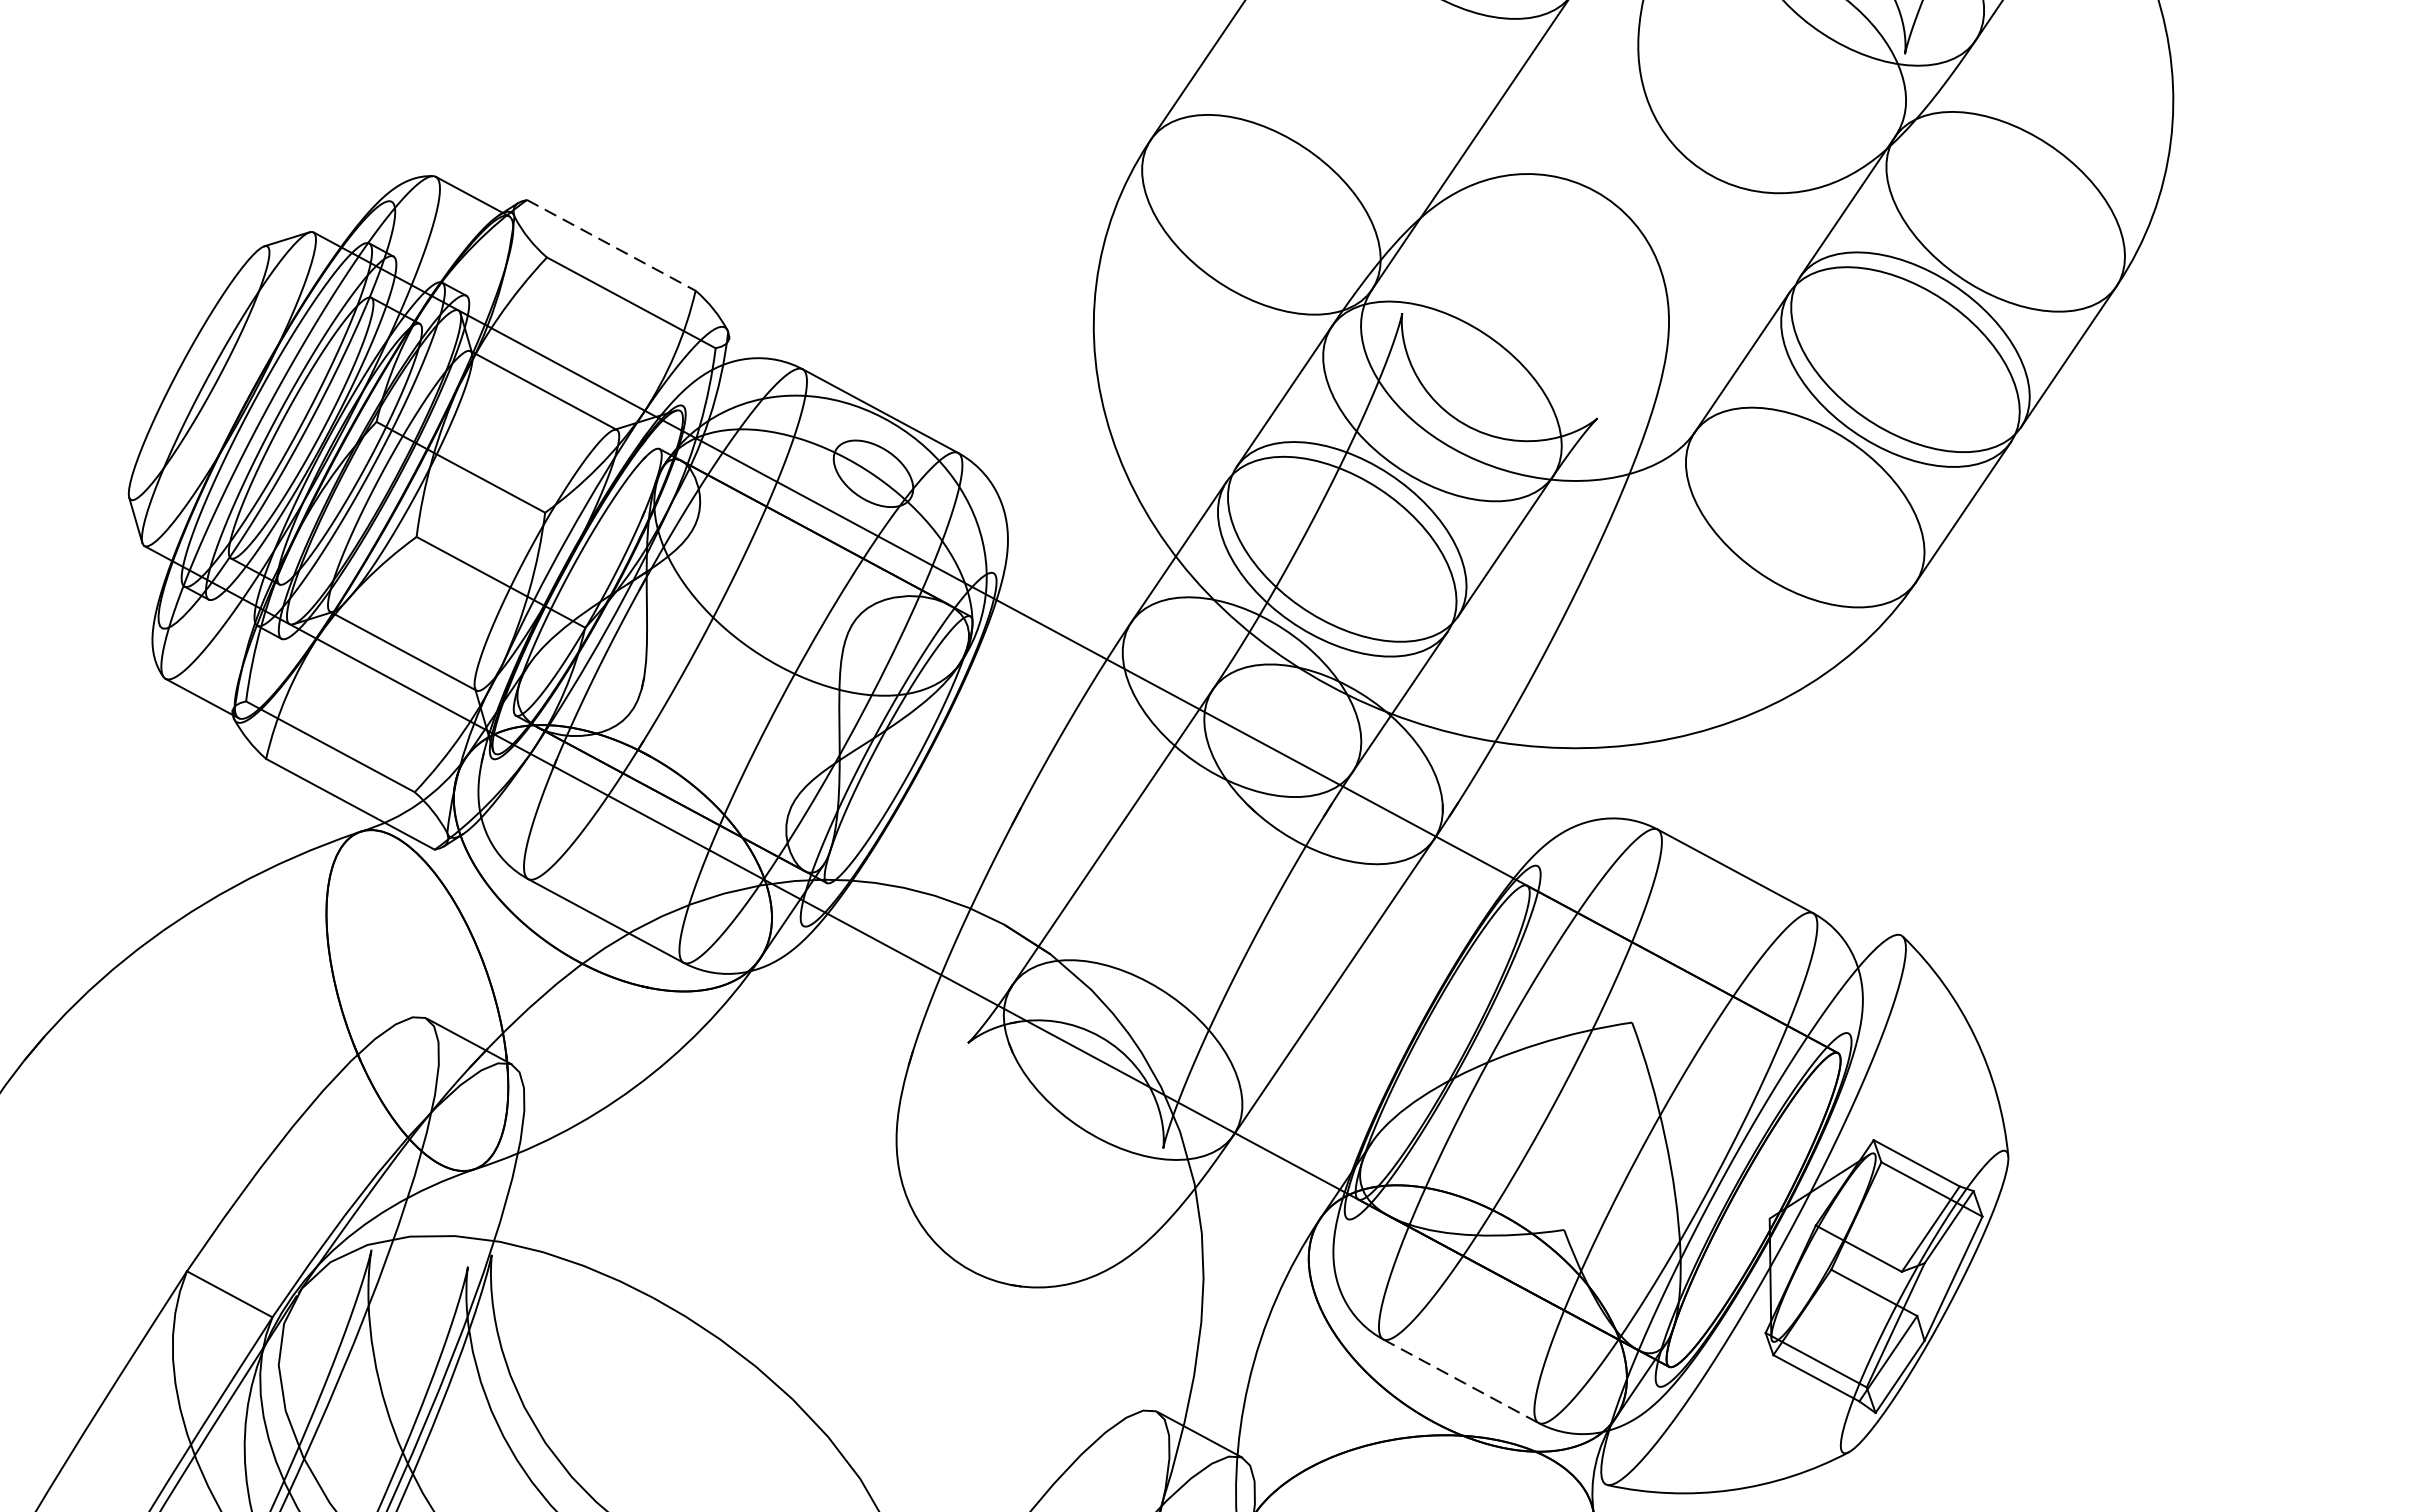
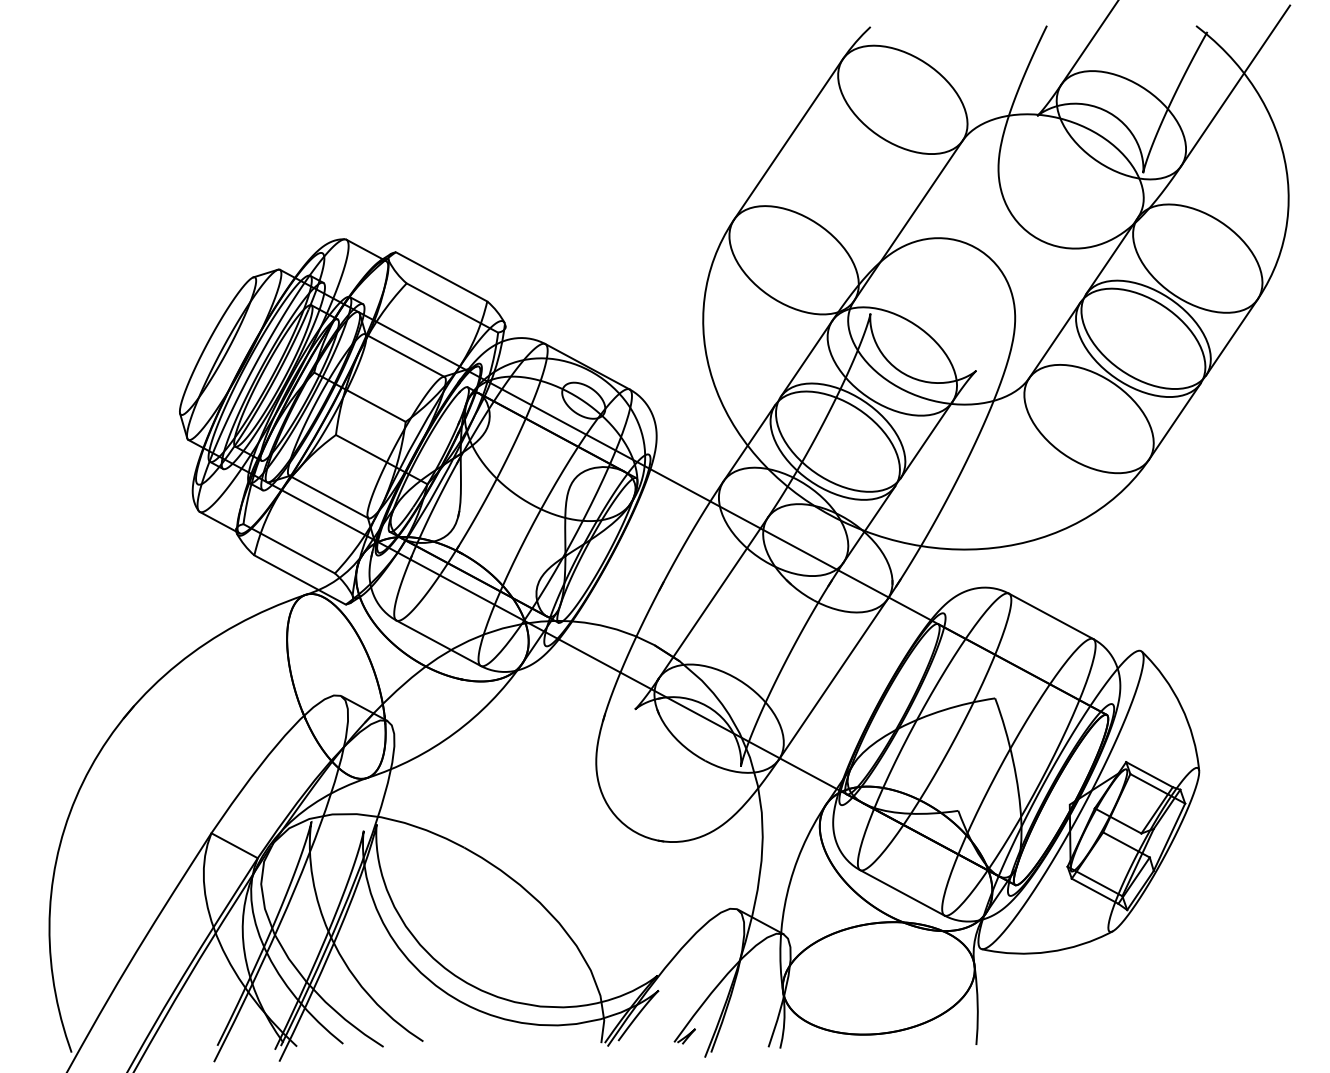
line: (611, 244) -> (441, 276), dashed -> solid
line: (1461, 1380) -> (902, 892), dashed -> solid

